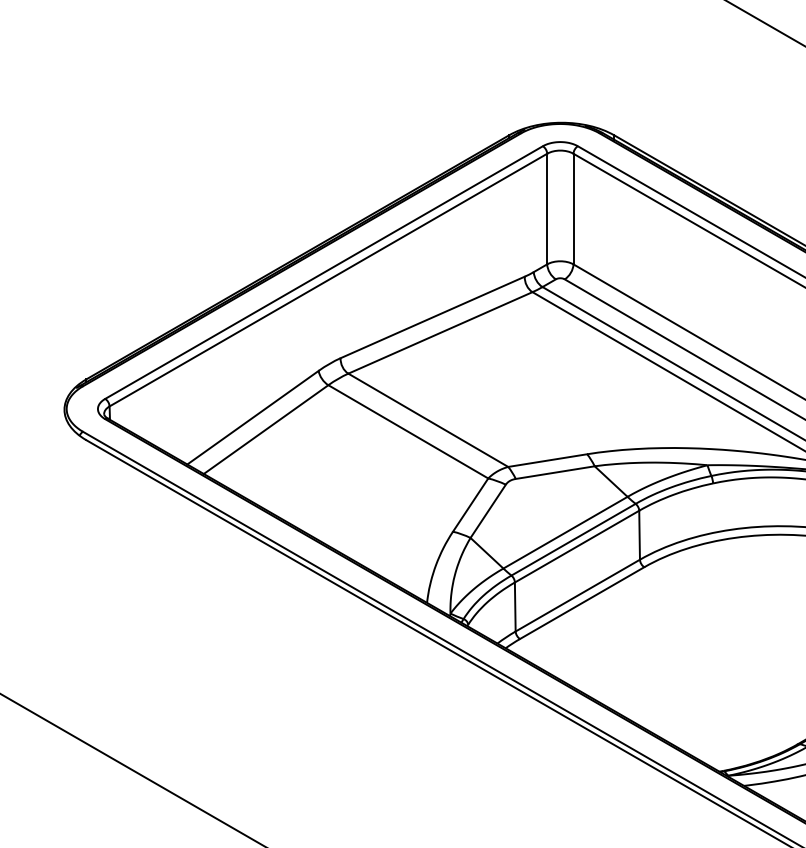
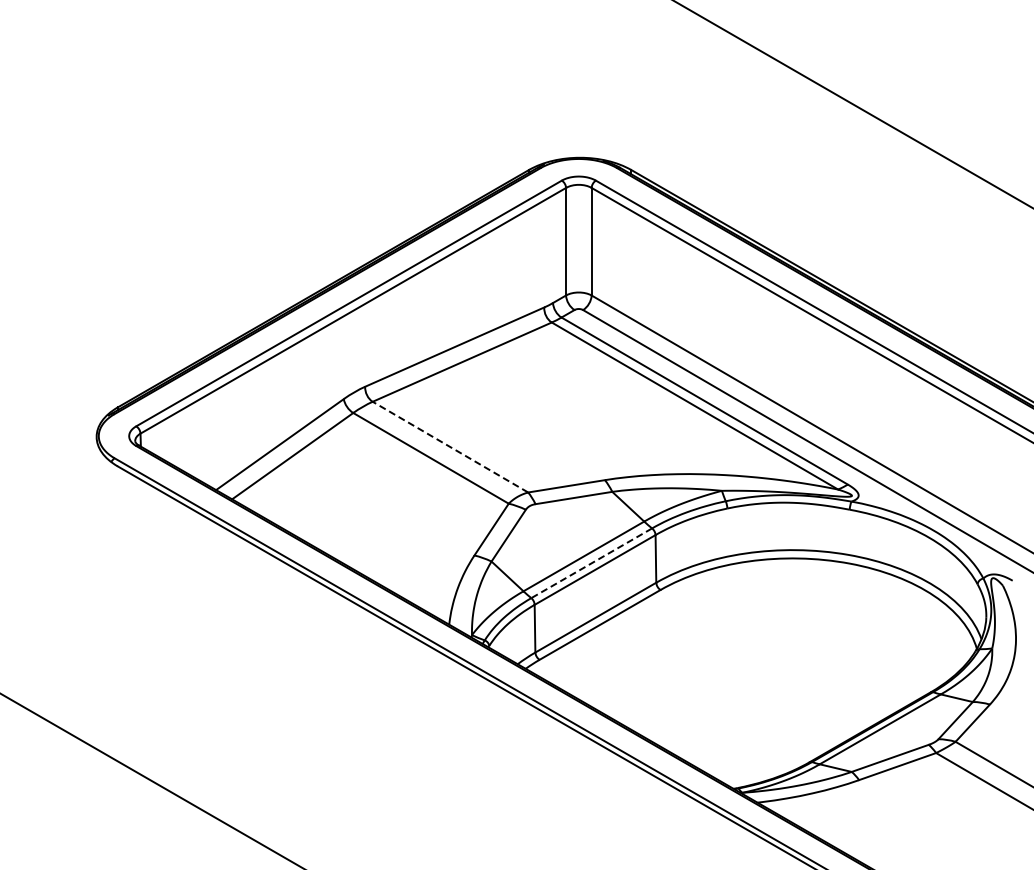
line: (428, 420) -> (450, 447), solid -> dashed
line: (573, 539) -> (591, 563), solid -> dashed

